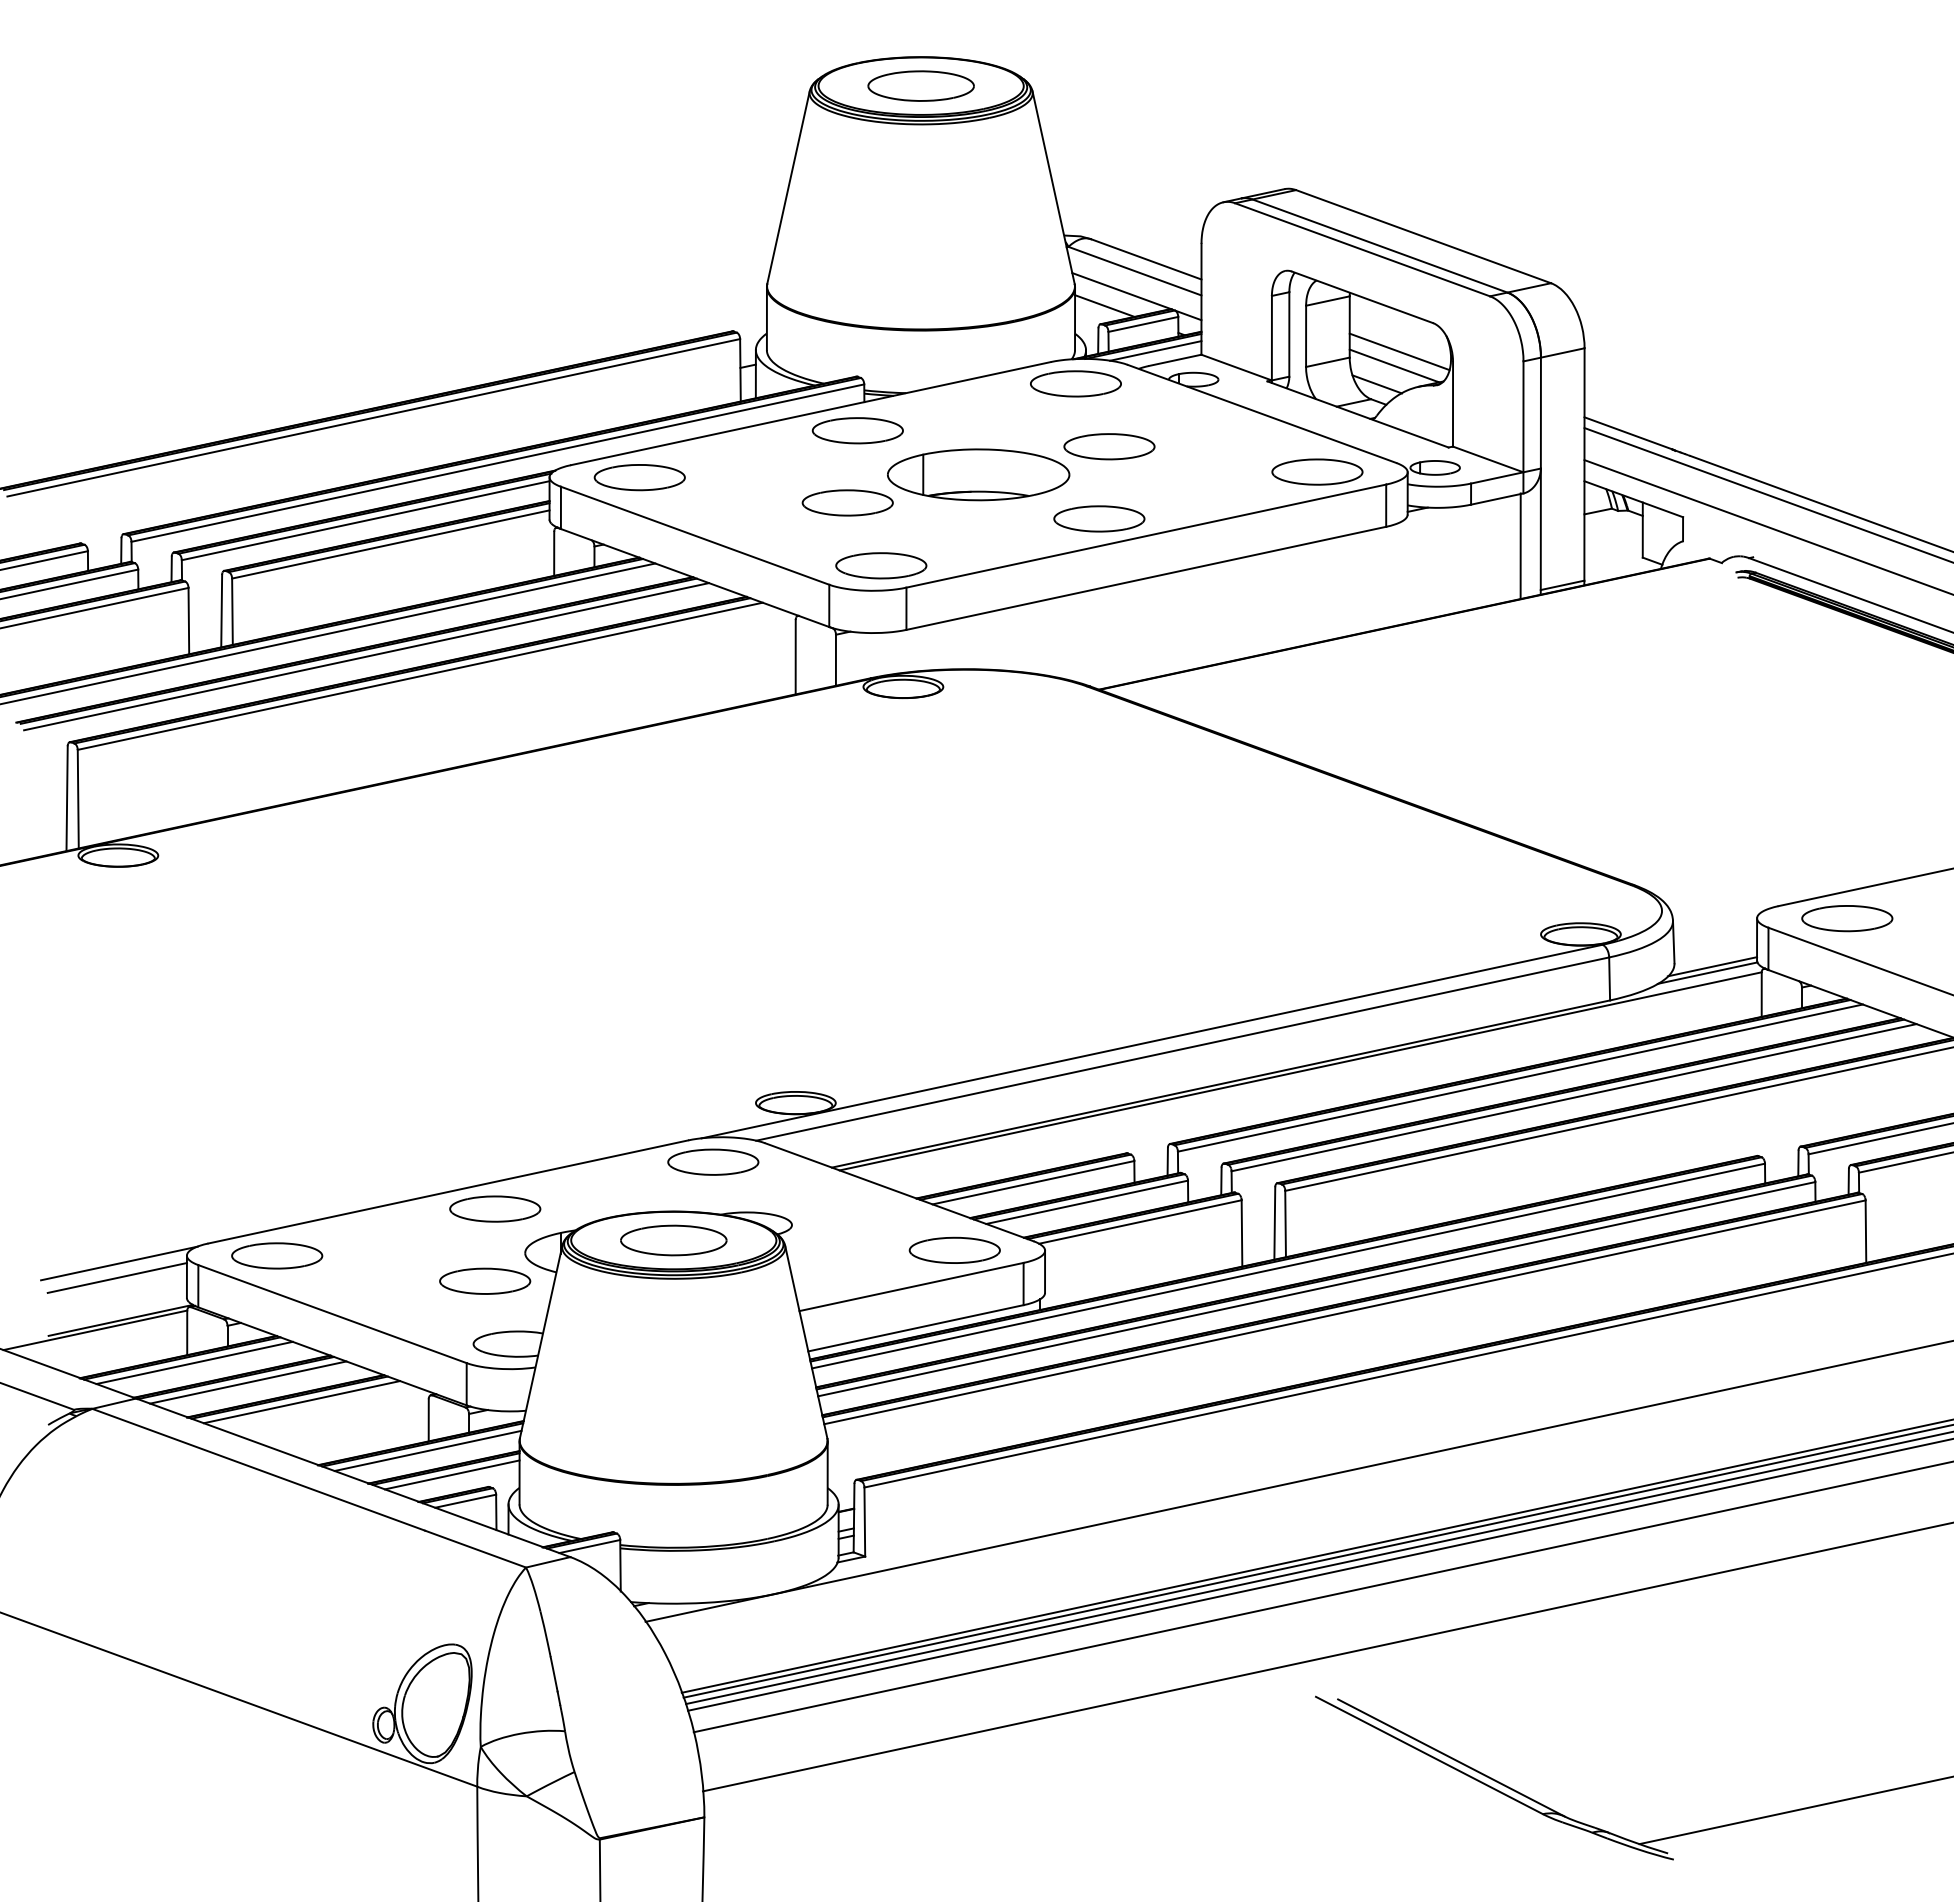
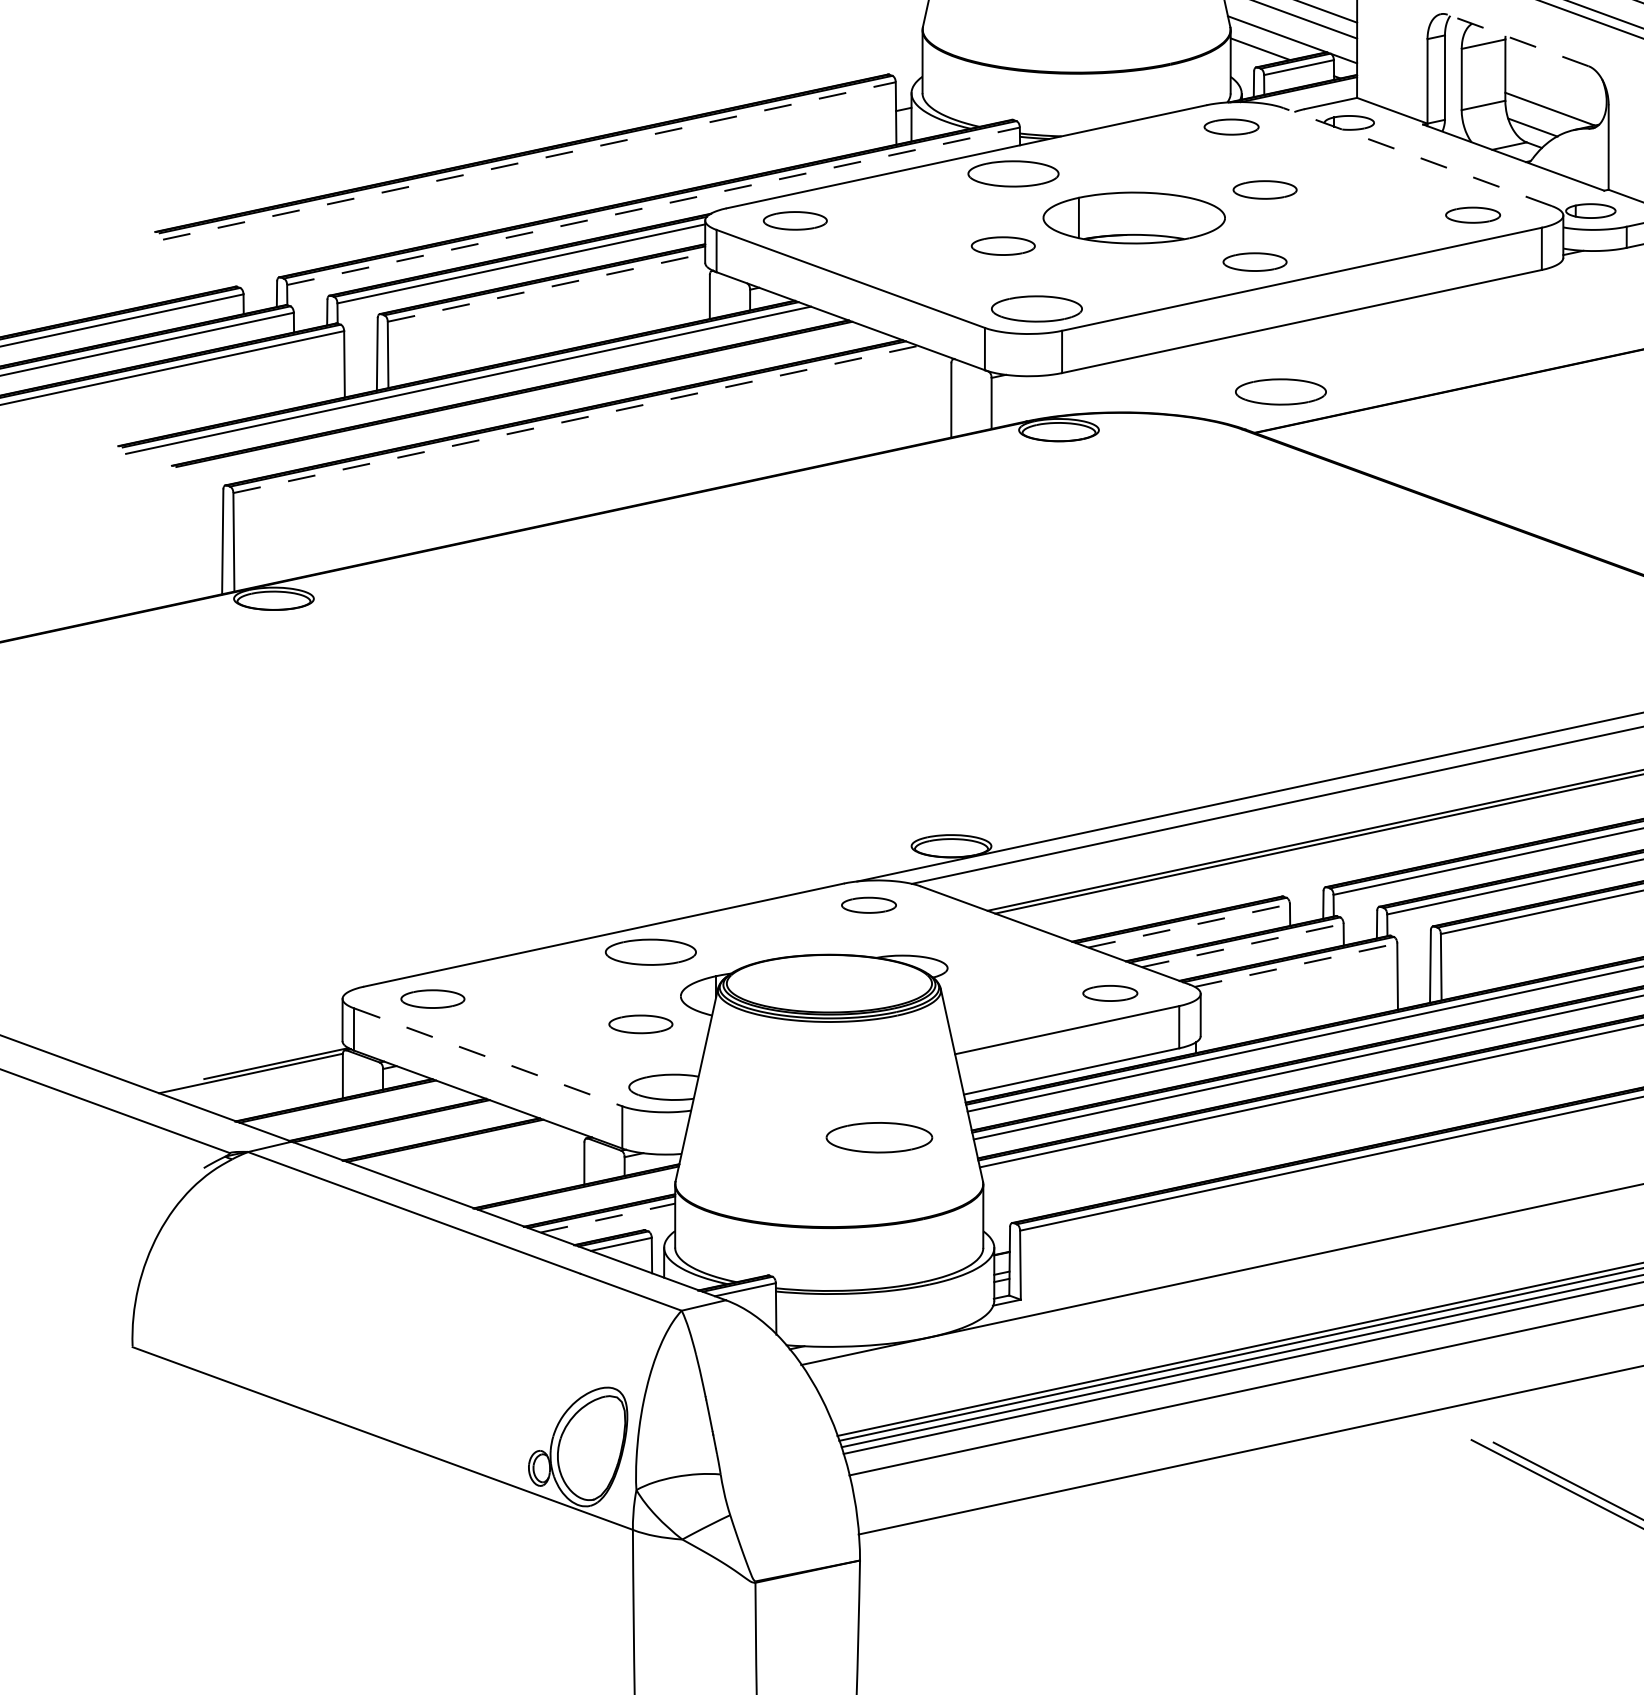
line: (1362, 297) -> (1518, 40), solid -> dashed
line: (1155, 350) -> (1311, 93), removed
line: (1399, 351) -> (1555, 94), removed
part: (1075, 383) -> (1231, 126), size x0.6
line: (1262, 413) -> (1418, 156), solid -> dashed
line: (373, 417) -> (529, 160), solid -> dashed
part: (1109, 446) -> (1265, 189), size x0.7
line: (497, 463) -> (653, 206), solid -> dashed
part: (1317, 471) -> (1473, 214), size x0.6
part: (639, 477) -> (795, 220), size x0.7
part: (847, 502) -> (1003, 245), size x0.7
part: (1099, 518) -> (1255, 261), size x0.7
line: (391, 544) -> (547, 287), solid -> dashed
part: (1125, 648) -> (1281, 391), added
line: (366, 656) -> (522, 399), removed
line: (420, 676) -> (576, 419), solid -> dashed
part: (713, 1161) -> (869, 904), size x0.6
line: (1033, 1182) -> (1189, 925), solid -> dashed
line: (1087, 1202) -> (1243, 945), solid -> dashed
line: (1140, 1222) -> (1296, 965), solid -> dashed
part: (673, 1240) -> (879, 1137), moved
part: (954, 1249) -> (1110, 992), size x0.6
part: (277, 1255) -> (433, 998), size x0.7
line: (119, 1263) -> (275, 1006), removed
line: (116, 1277) -> (272, 1020), removed
part: (485, 1280) -> (641, 1023), size x0.7
line: (332, 1314) -> (488, 1057), solid -> dashed
line: (194, 1362) -> (350, 1105), removed
line: (248, 1382) -> (404, 1125), removed
line: (301, 1402) -> (457, 1145), removed
line: (427, 1450) -> (583, 1193), removed
line: (452, 1474) -> (608, 1217), solid -> dashed

